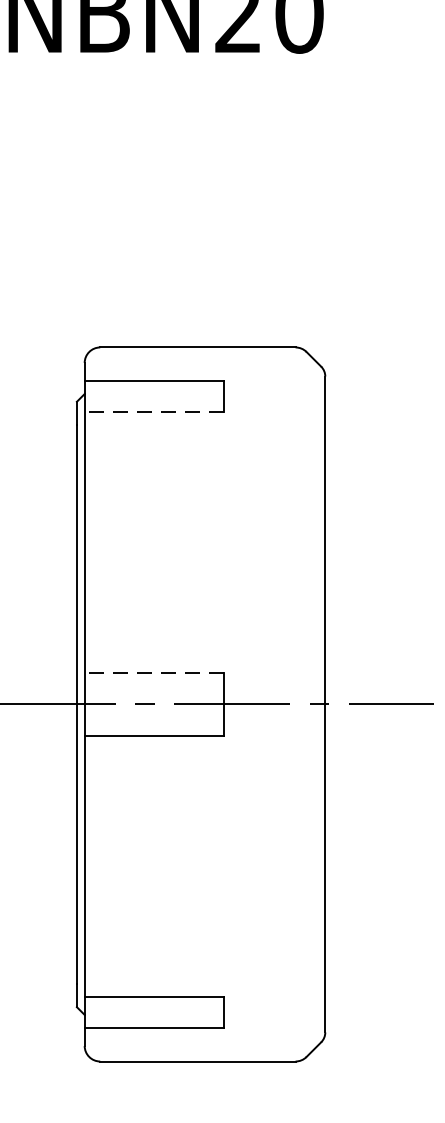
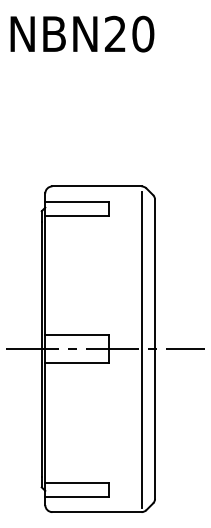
line: (155, 411) -> (77, 215), dashed -> solid
line: (155, 674) -> (77, 335), dashed -> solid
line: (295, 704) -> (141, 349), added

